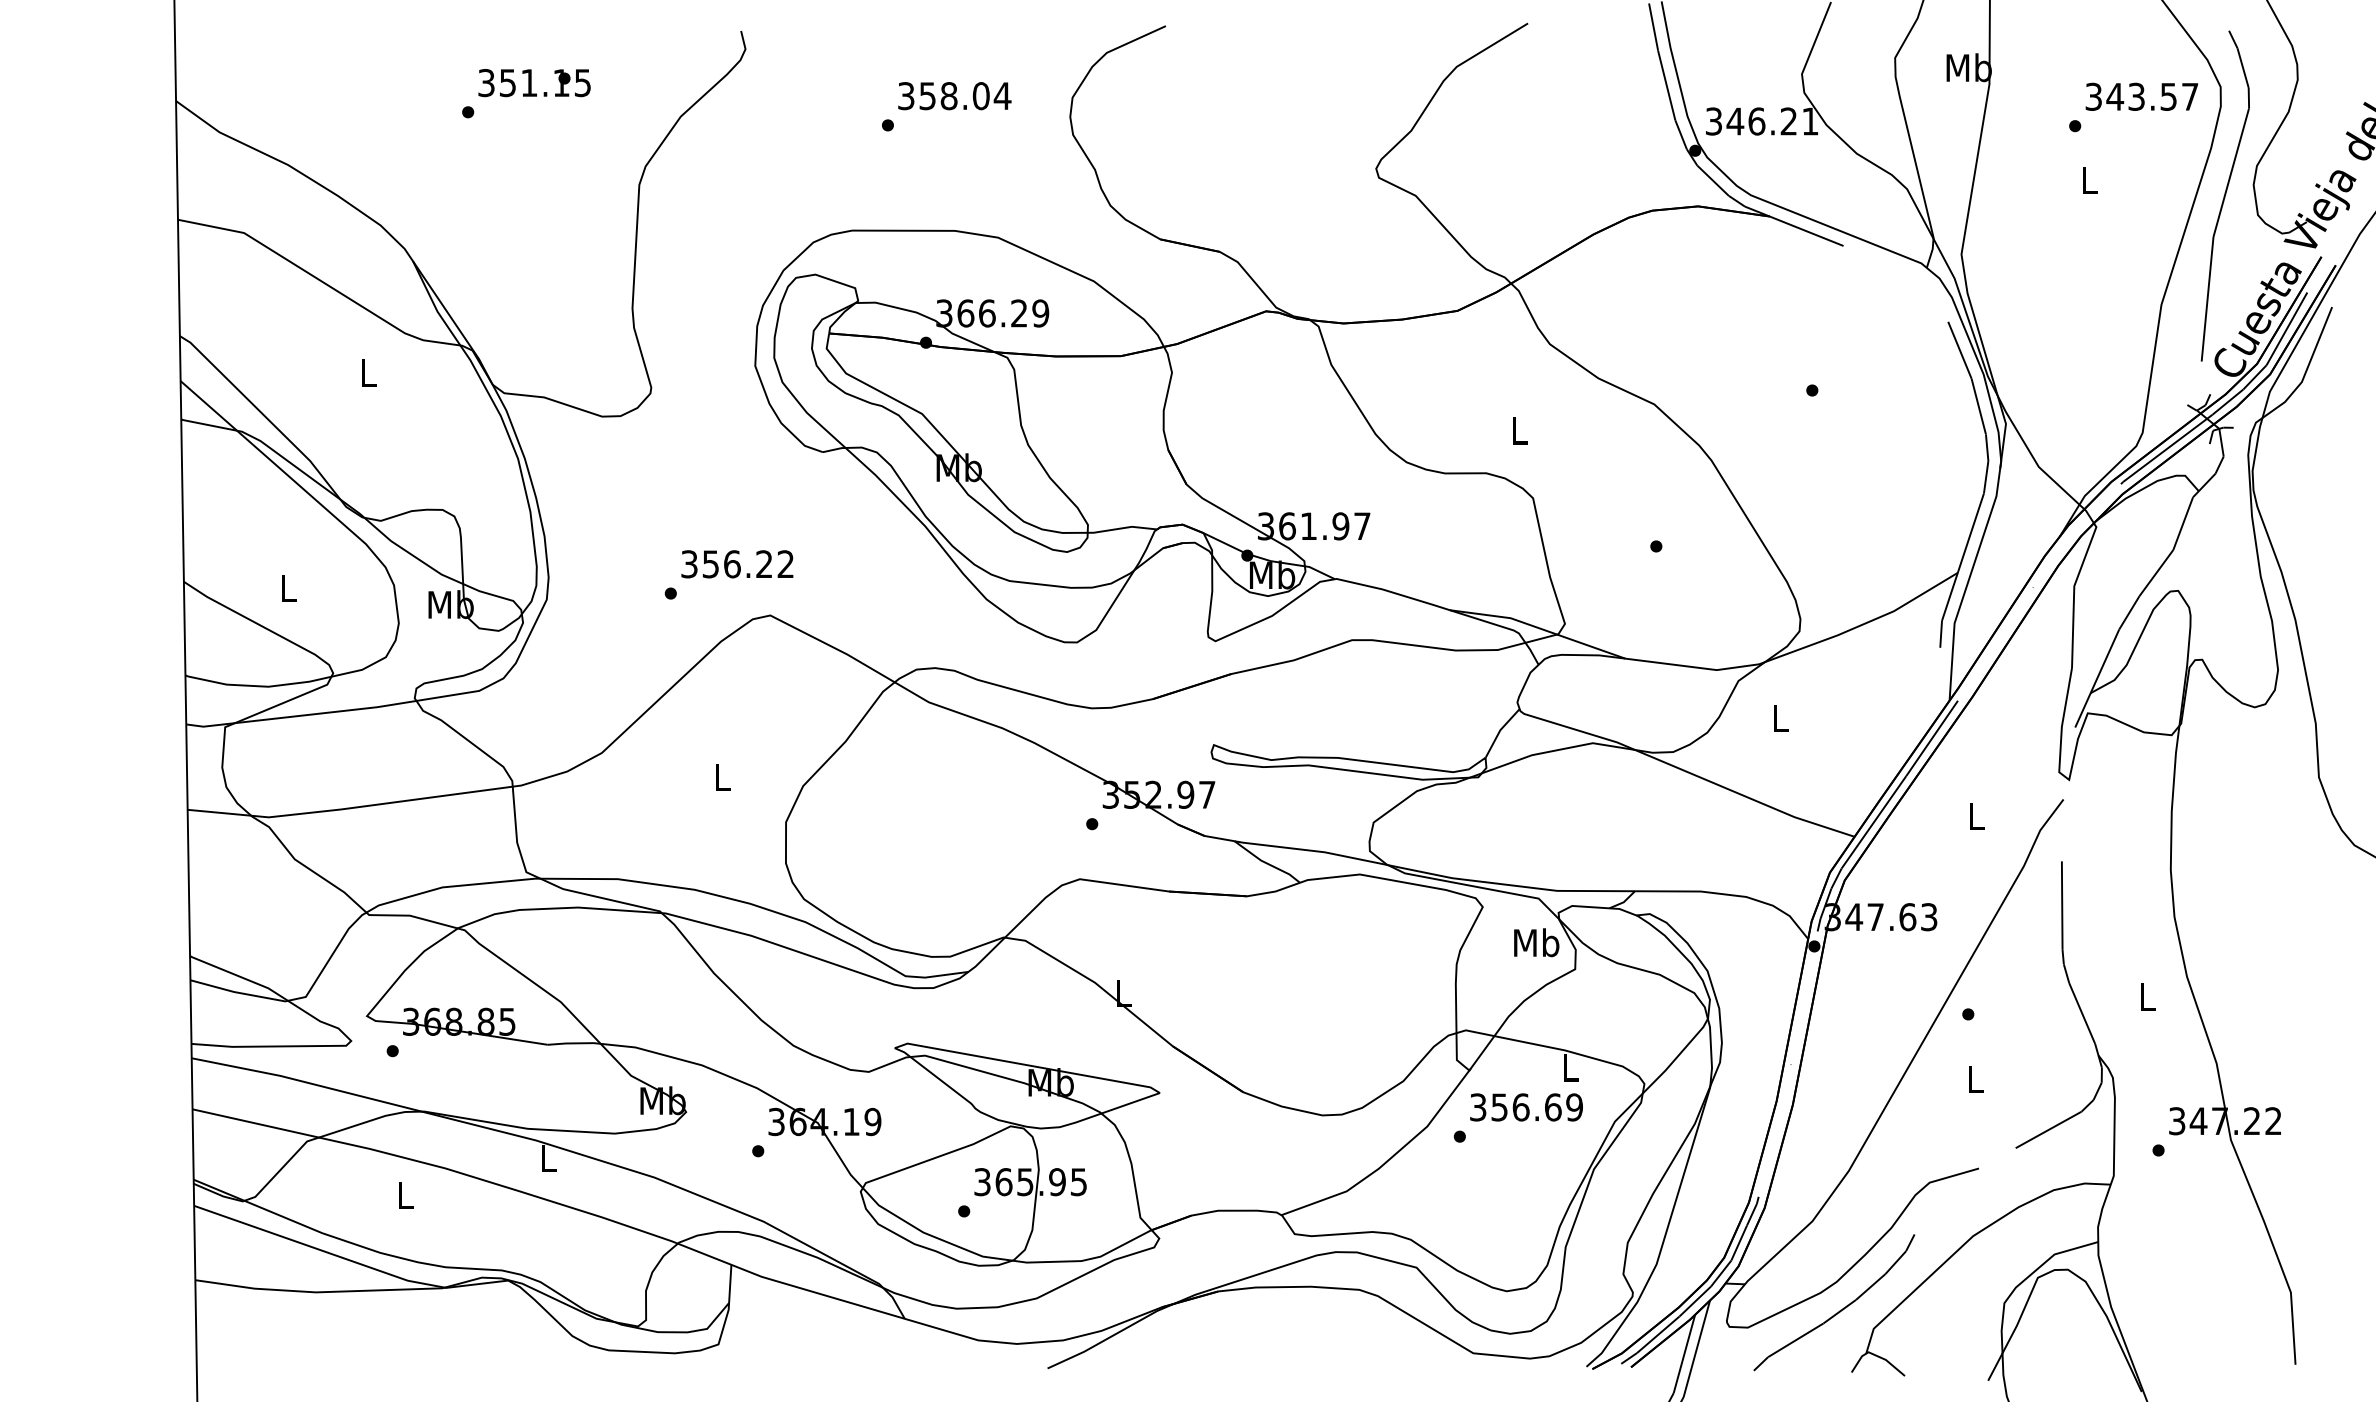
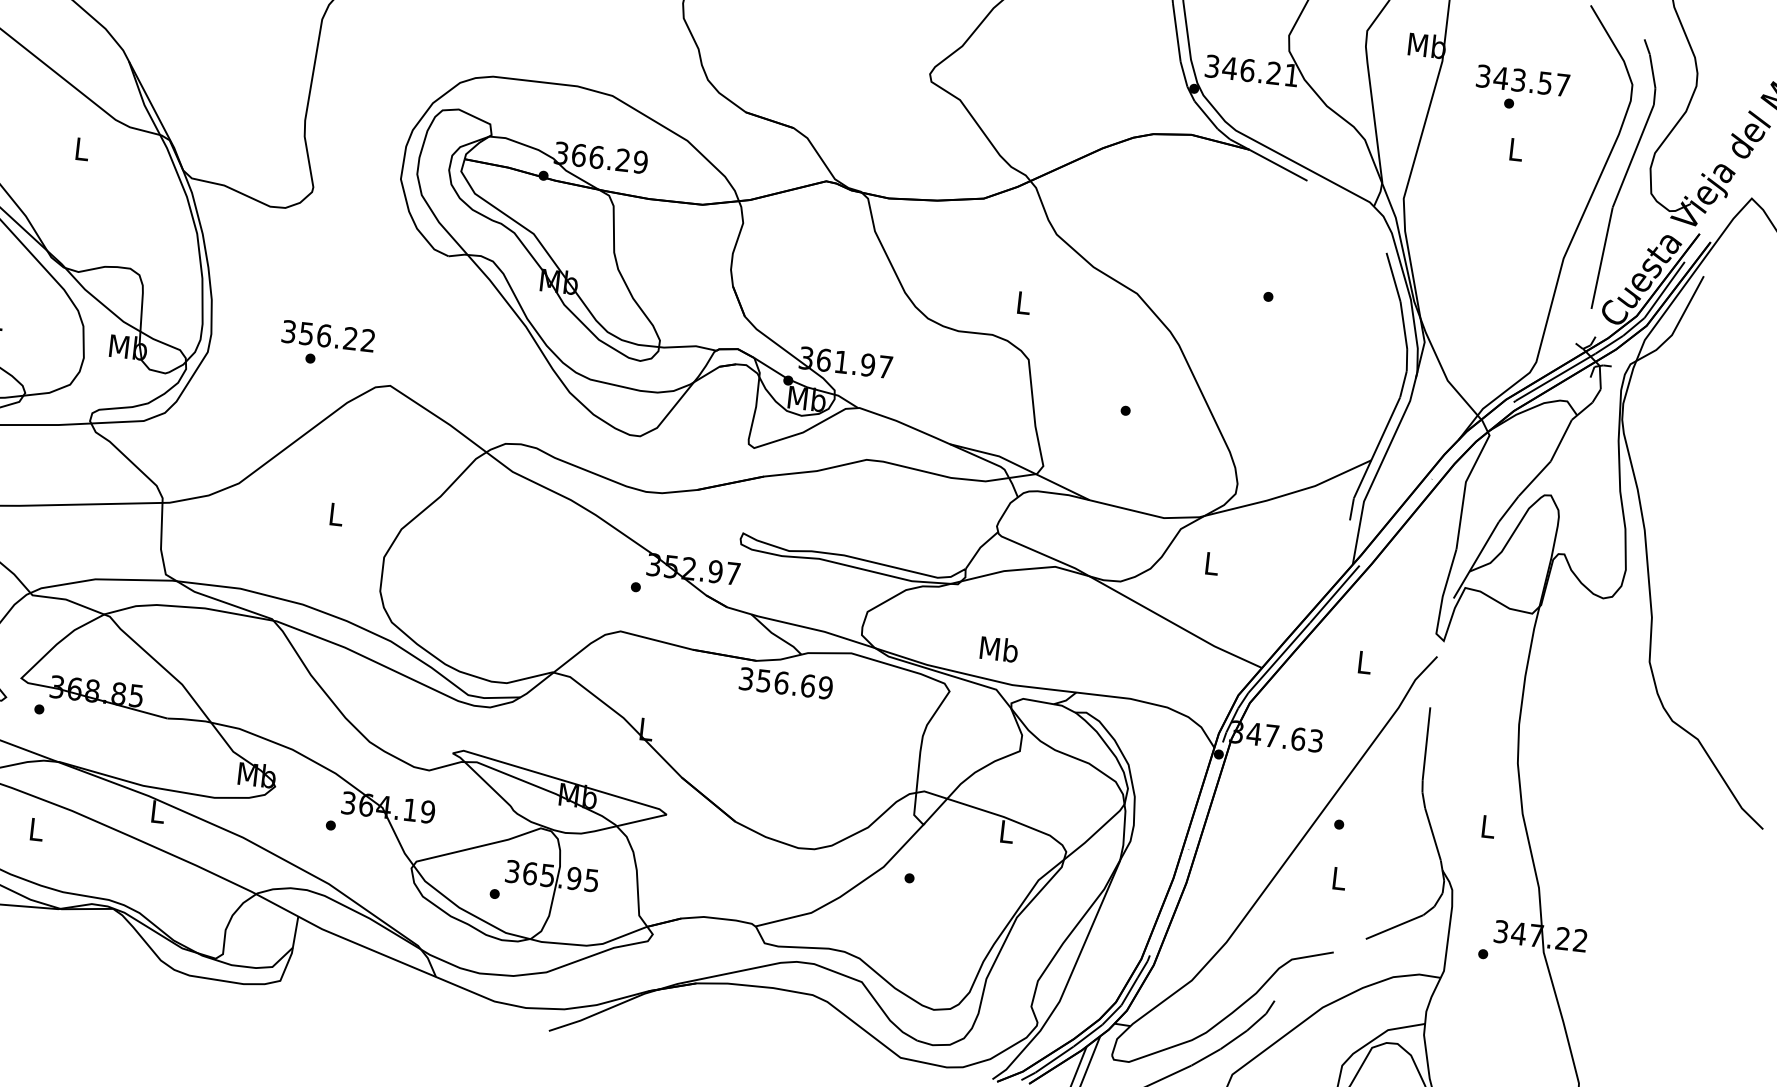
text: (2141, 96) -> (1522, 80), moved
text: (737, 564) -> (328, 336), moved
text: (1536, 942) -> (999, 649), moved
text: (1526, 1107) -> (786, 683), moved

